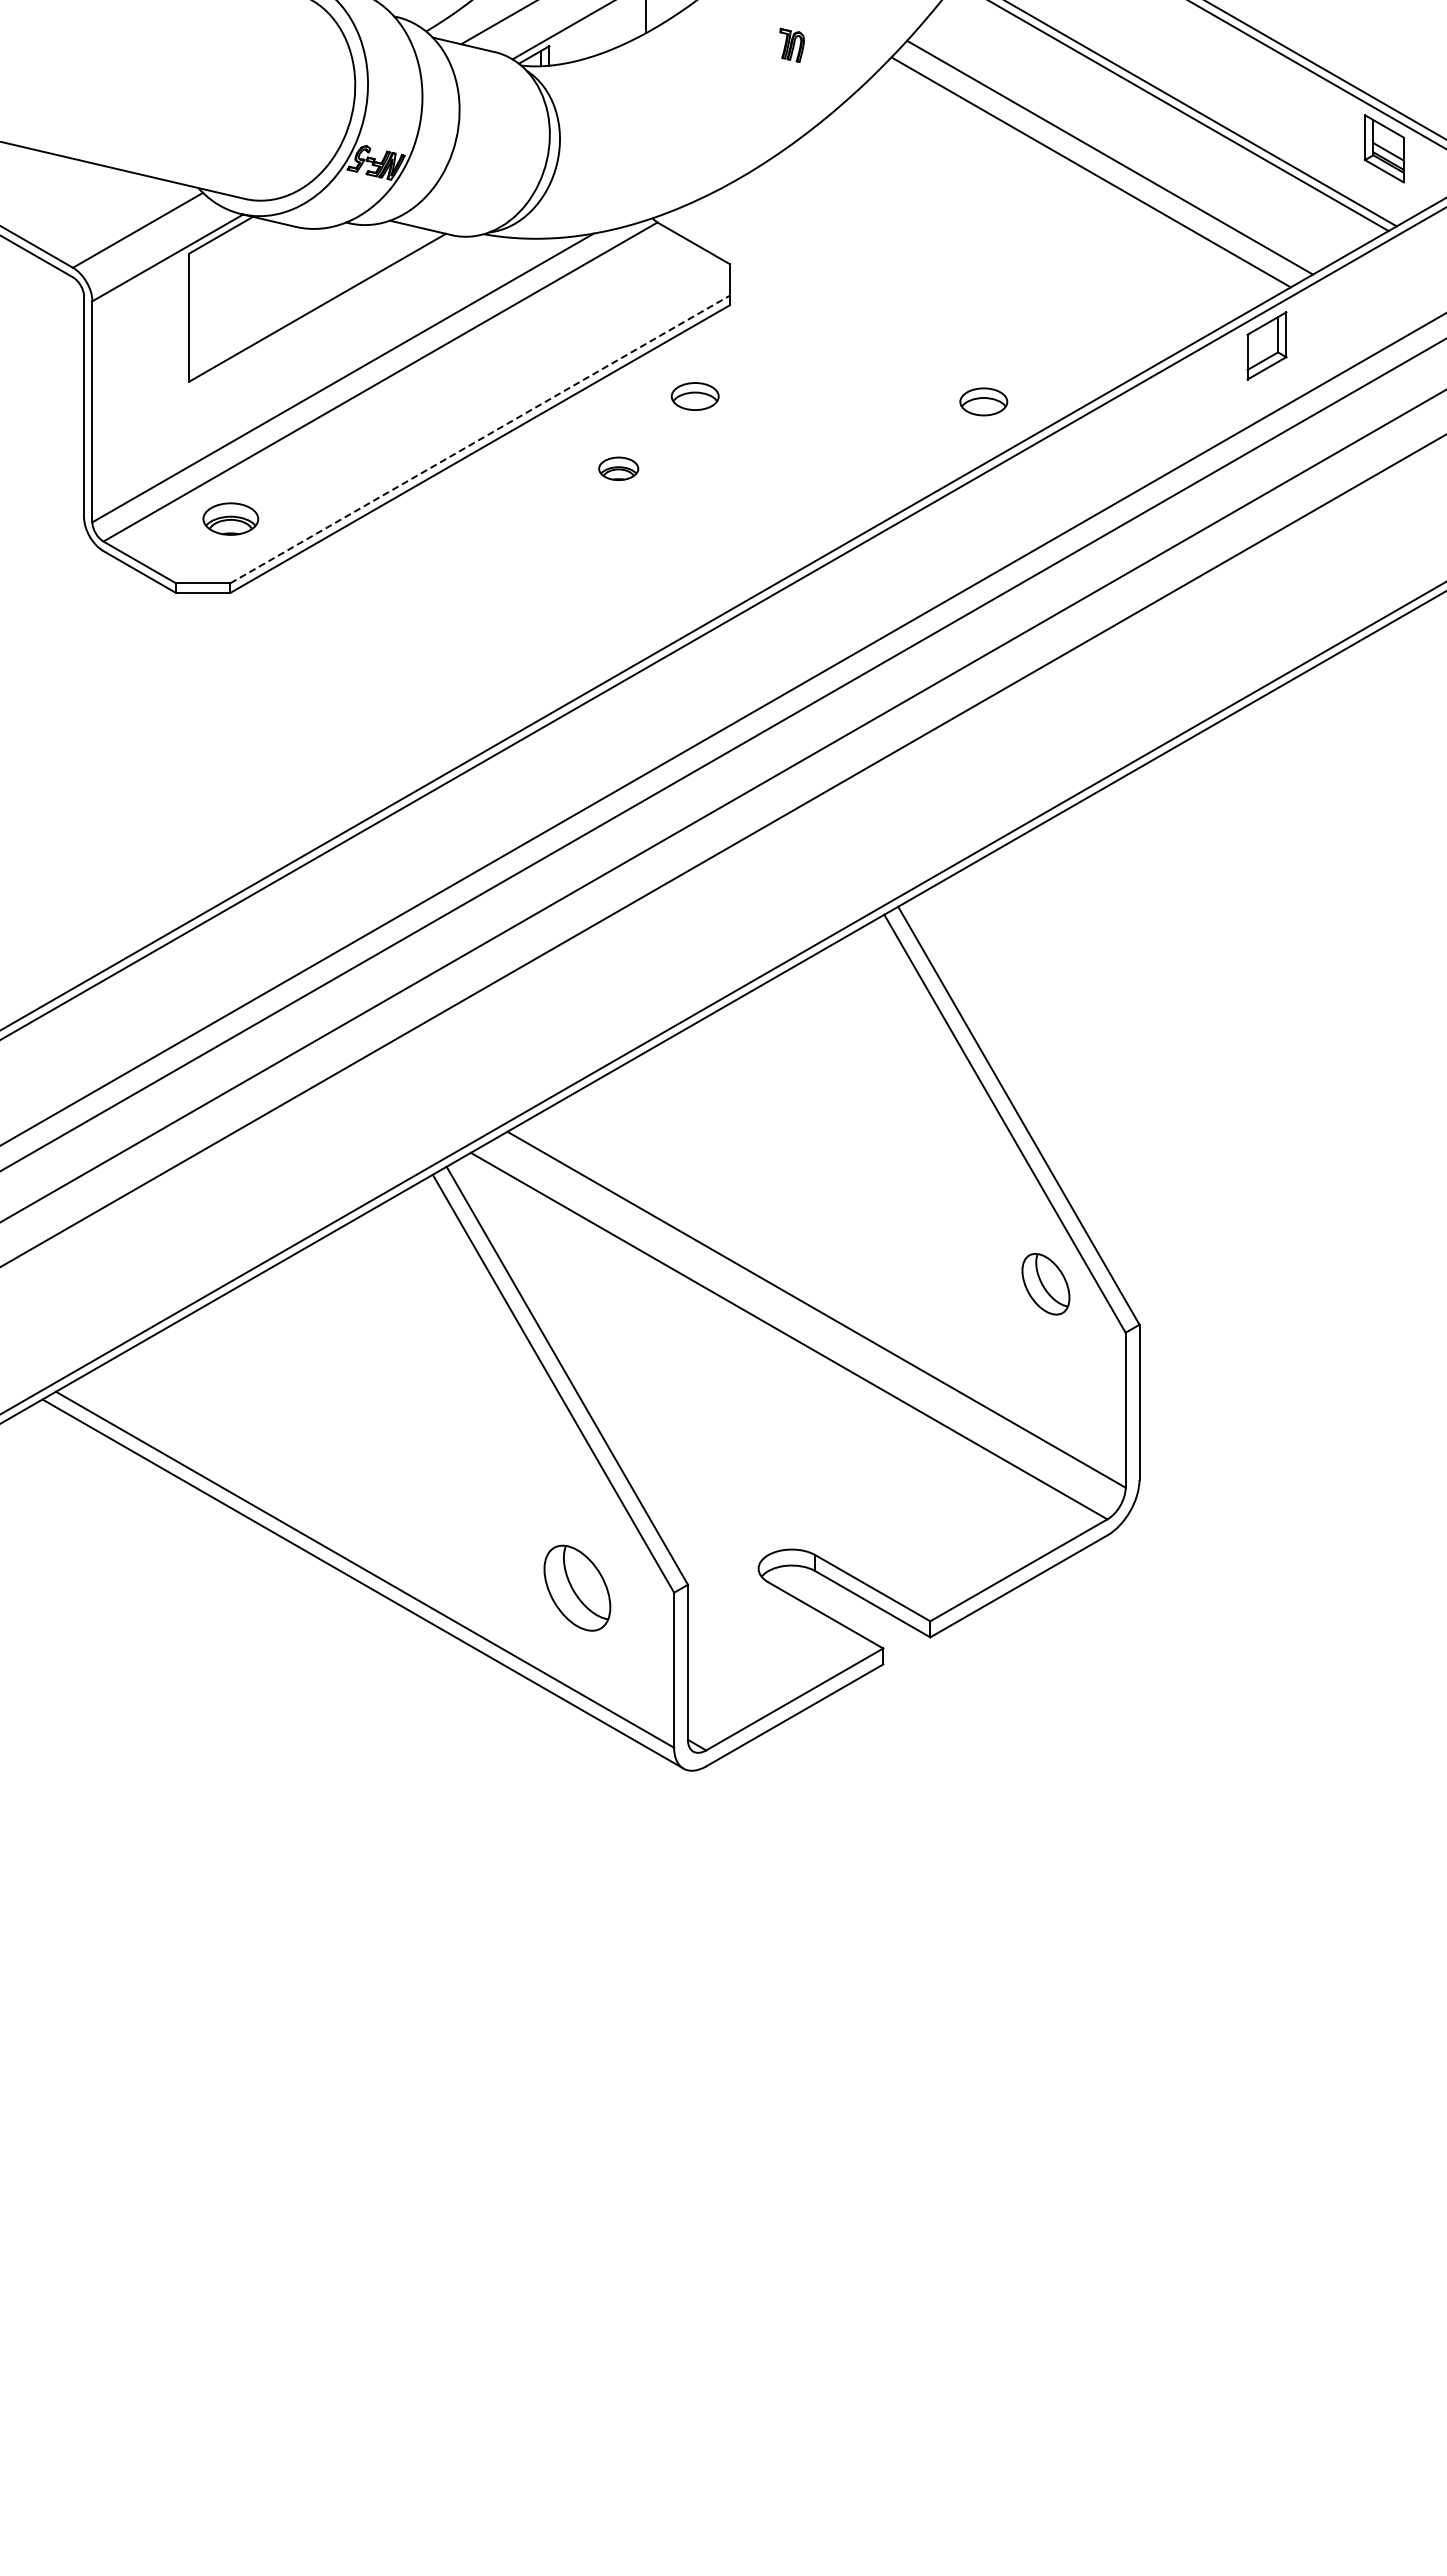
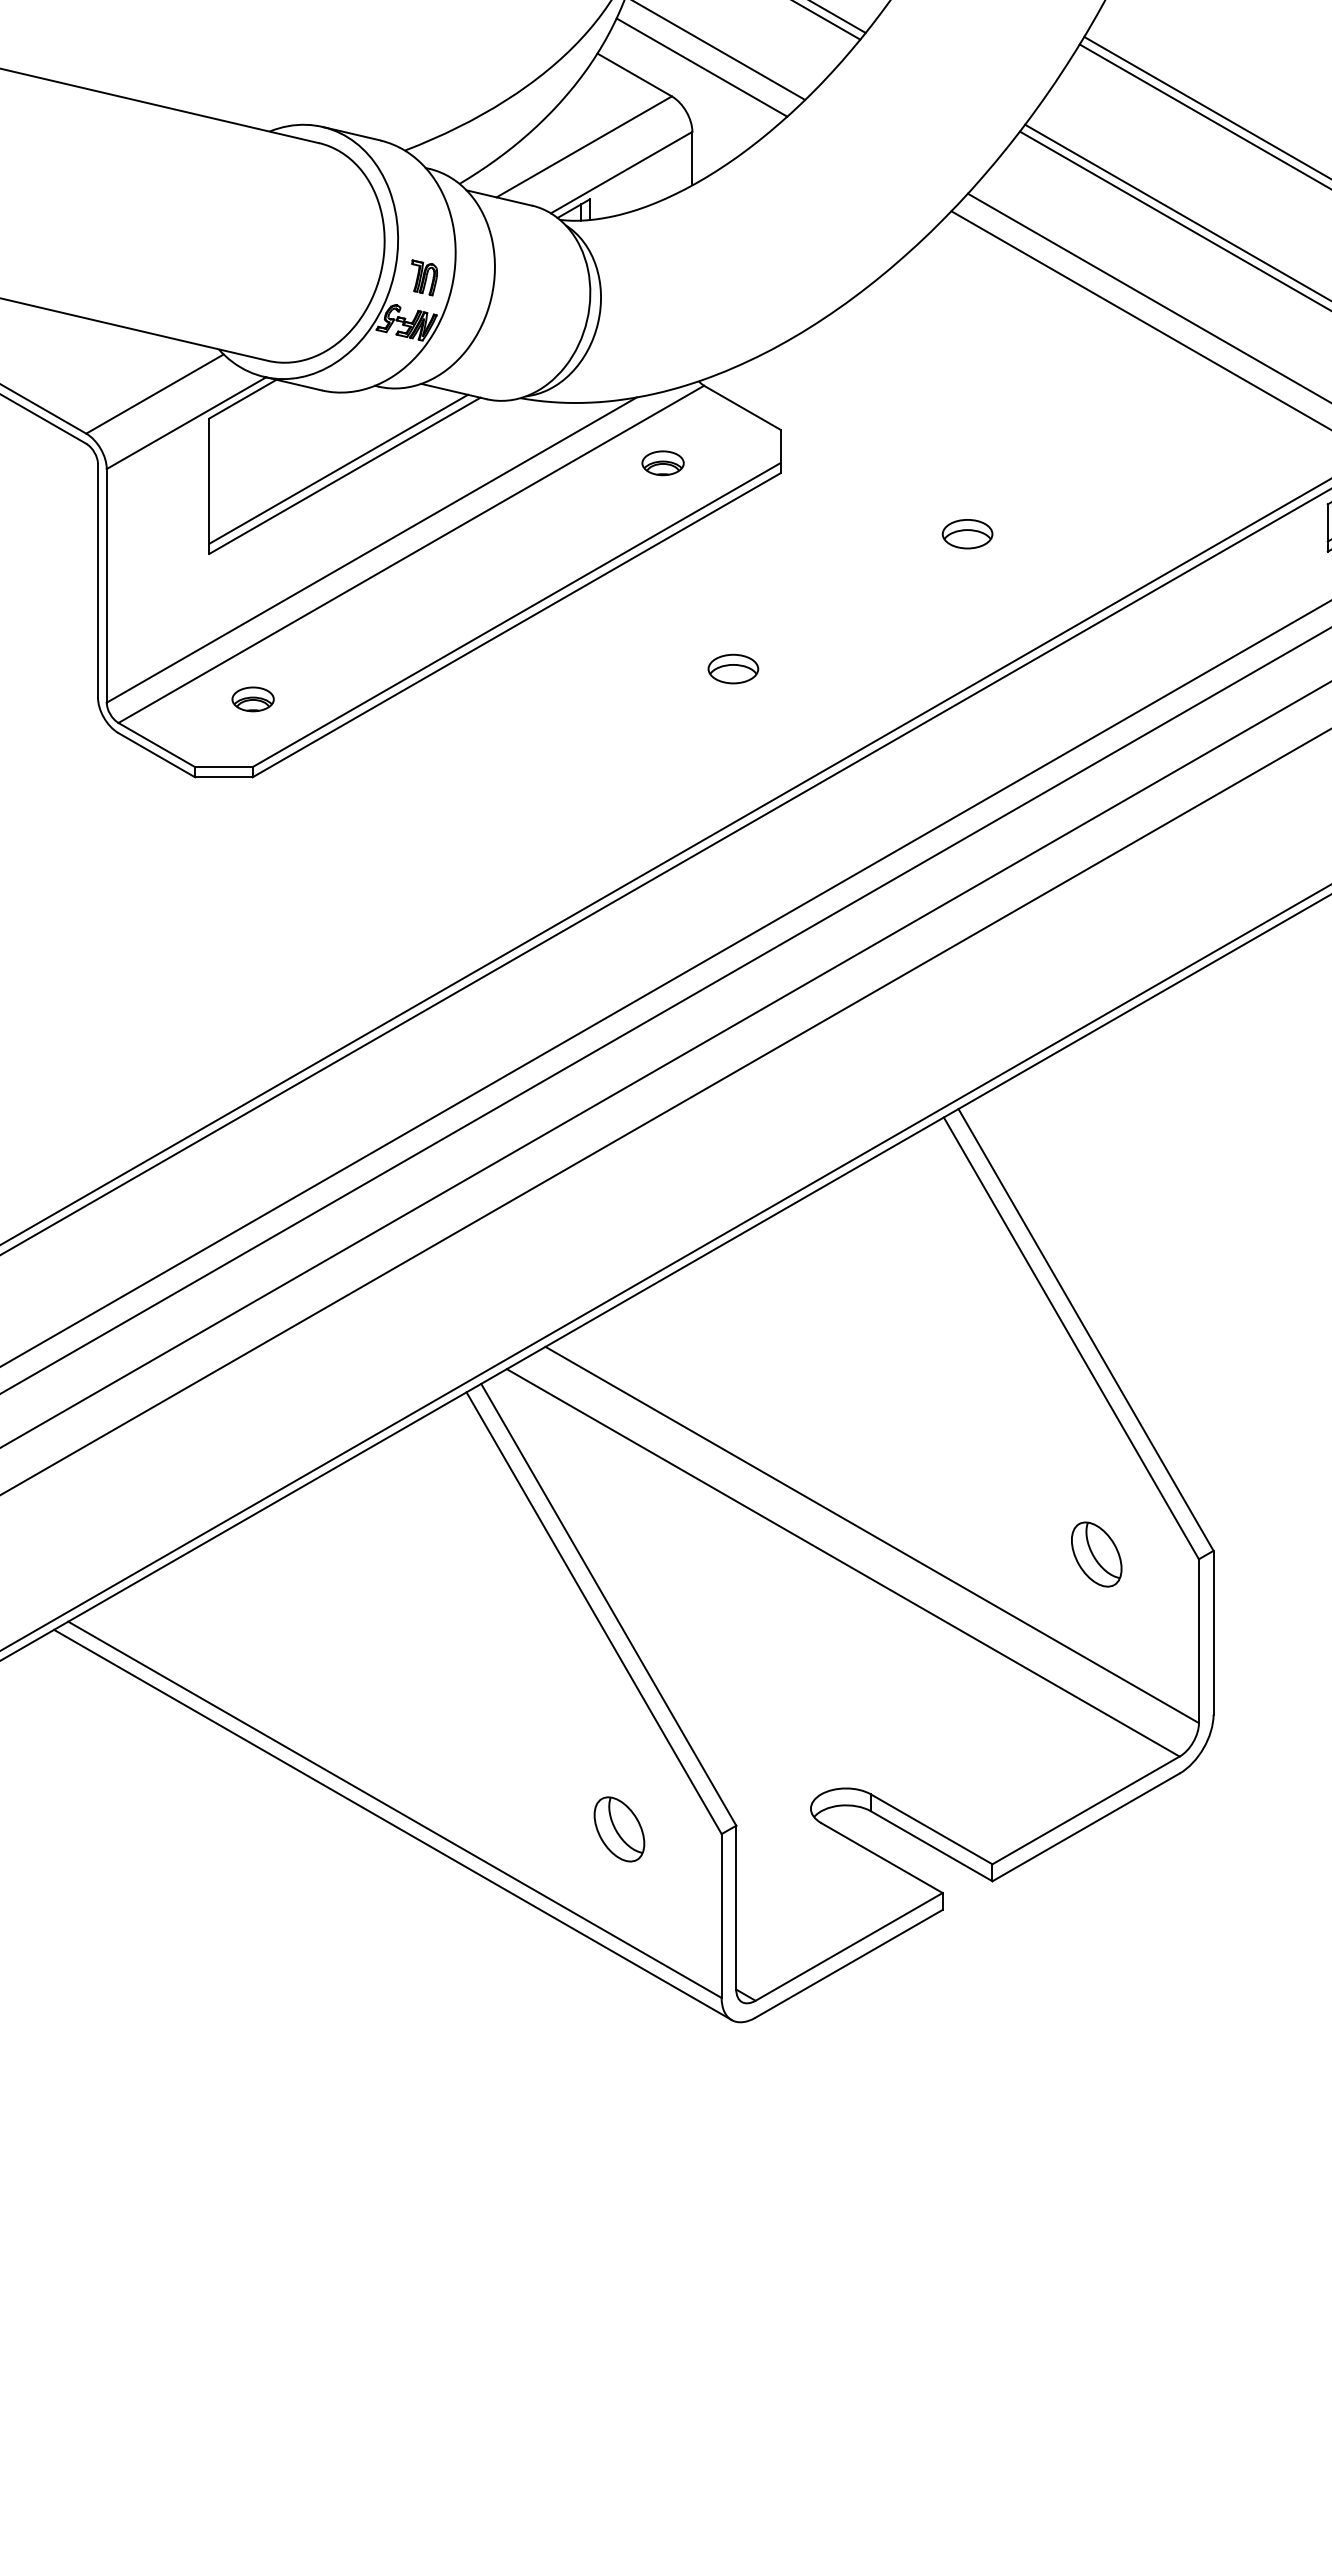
part: (791, 44) -> (423, 276), moved
line: (311, 301) -> (338, 469), added
part: (694, 396) -> (732, 669), moved
part: (983, 401) -> (967, 533), moved
line: (480, 439) -> (516, 615), dashed -> solid
part: (618, 468) -> (662, 462), moved
part: (230, 519) -> (252, 699), size x0.71
part: (1045, 1284) -> (1096, 1554), moved
part: (577, 1588) -> (619, 1829), size x0.71

